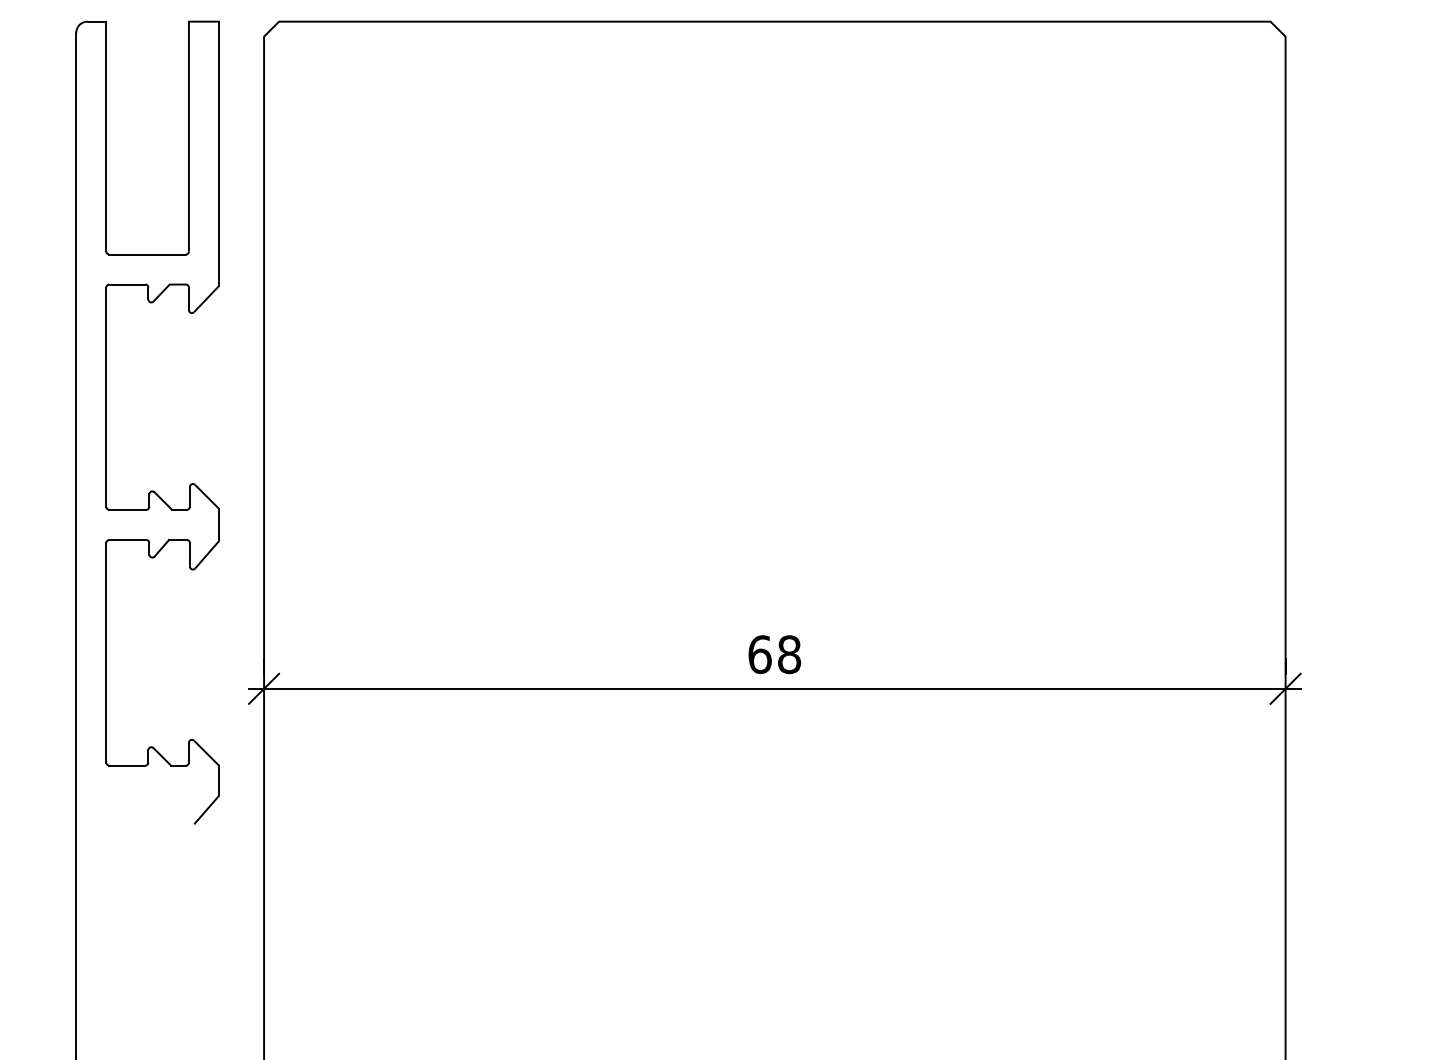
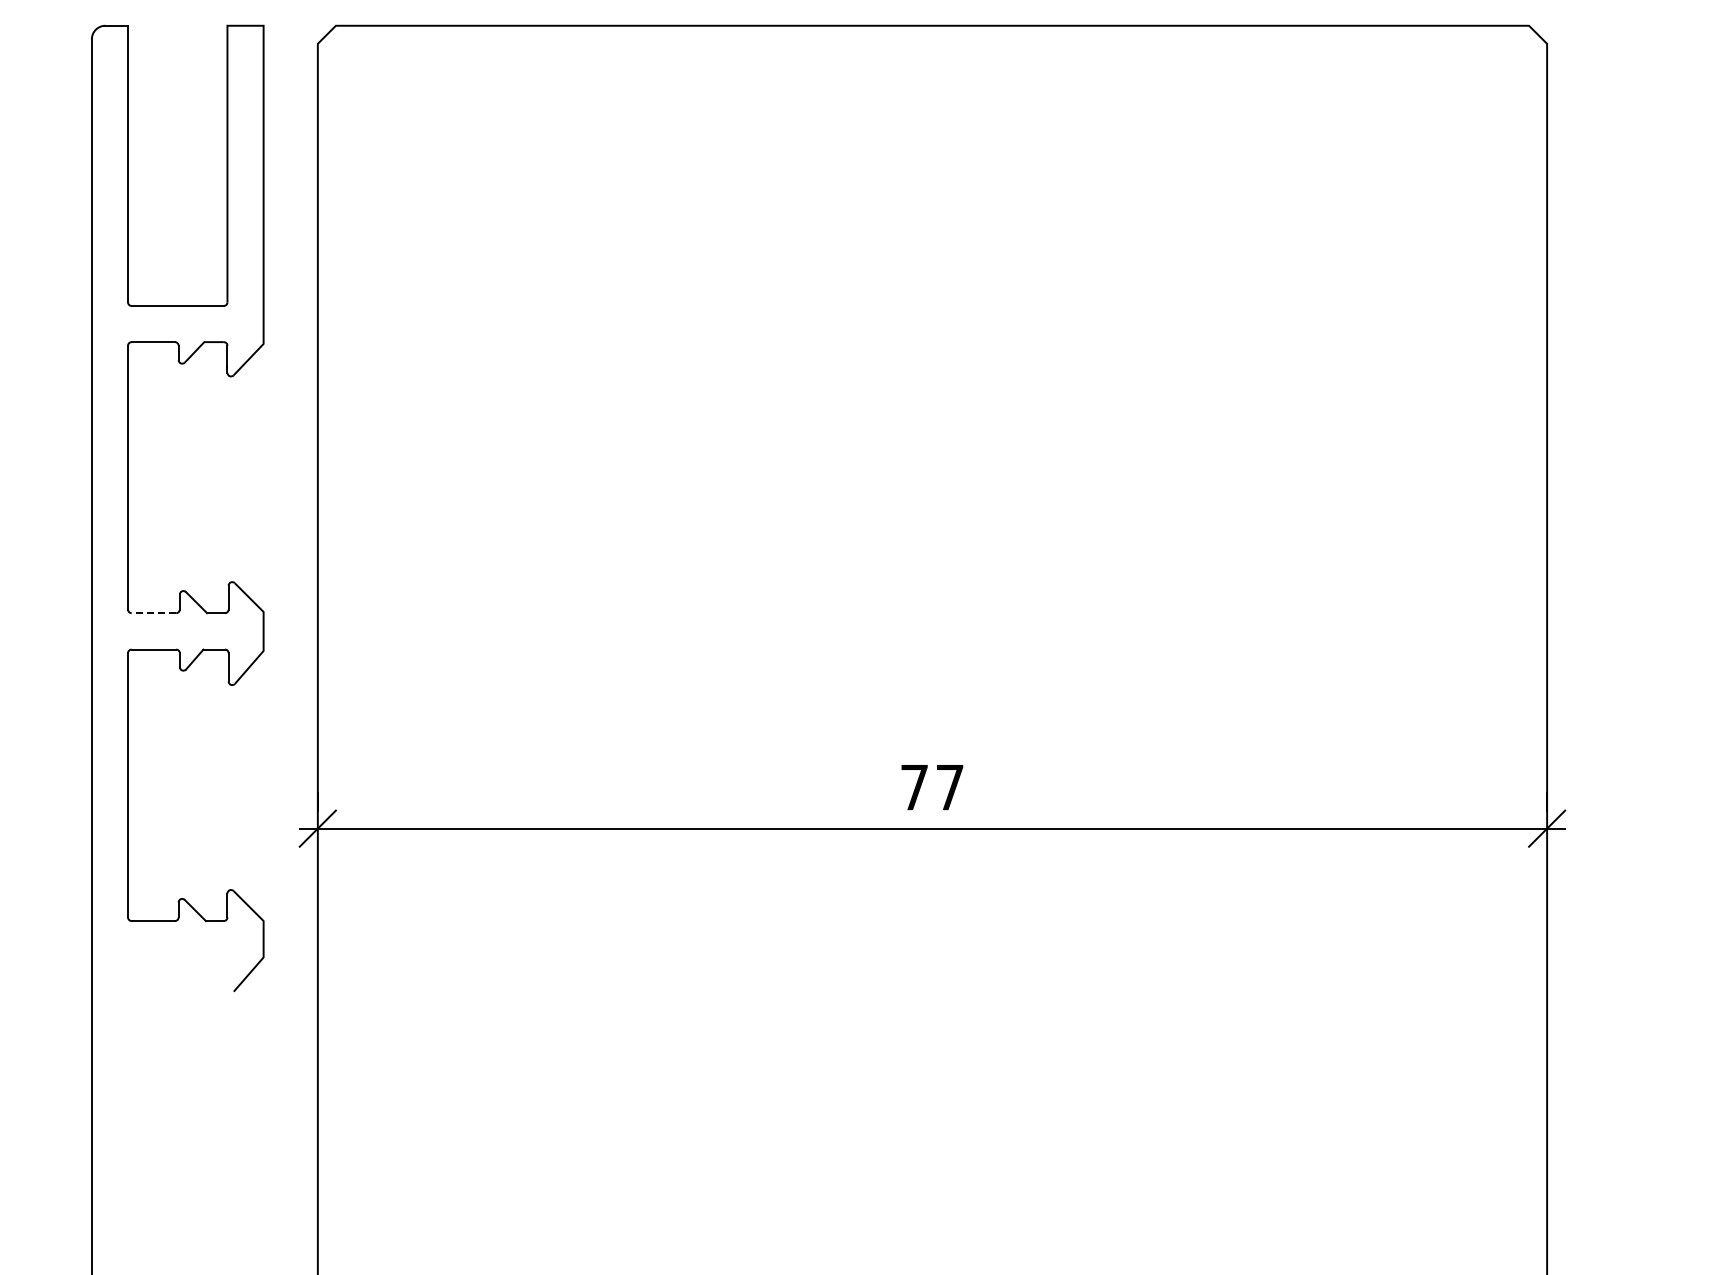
line: (127, 510) -> (153, 613), solid -> dashed
text: (774, 654) -> (932, 787), 68 -> 77

